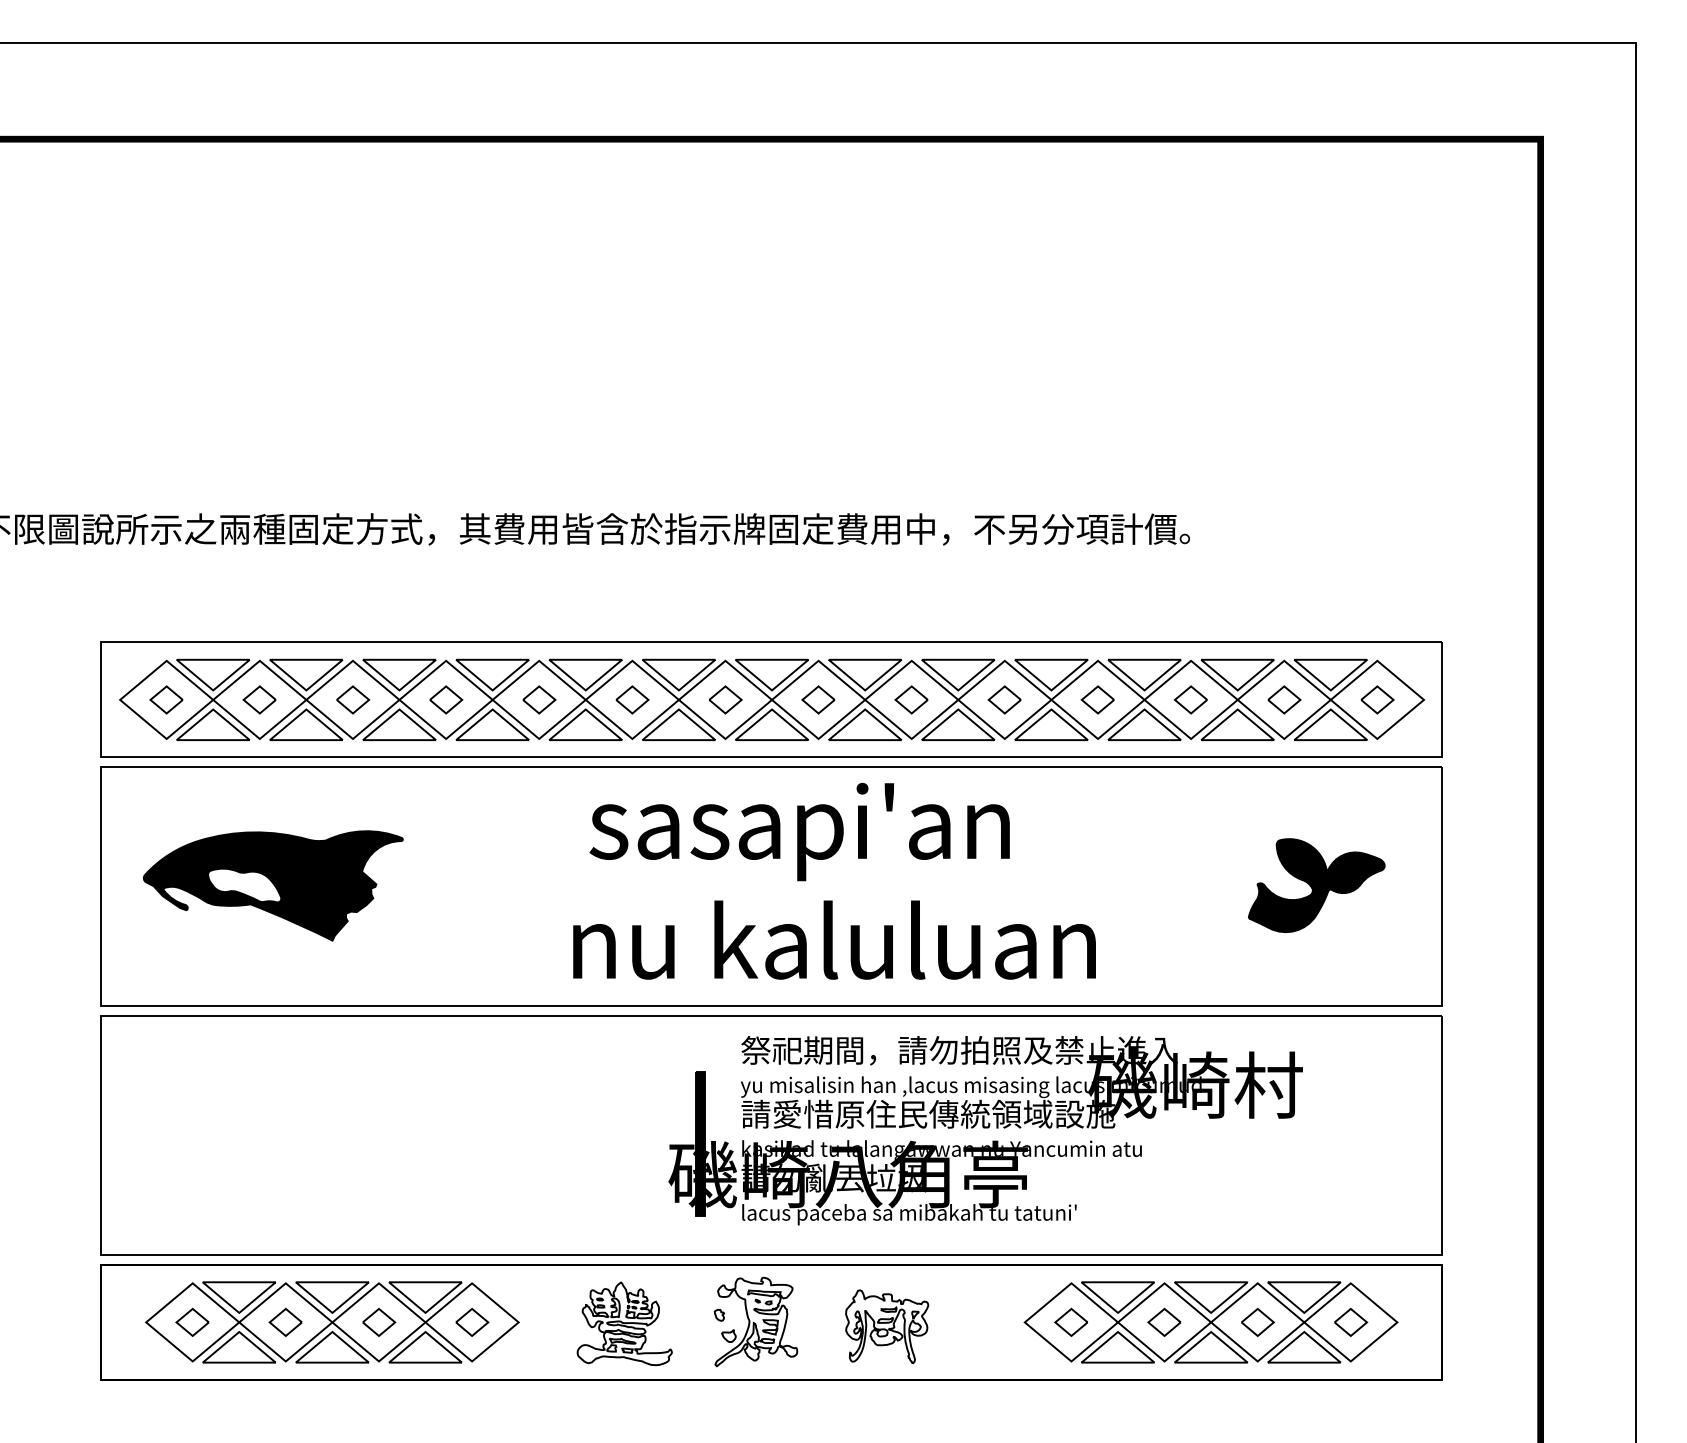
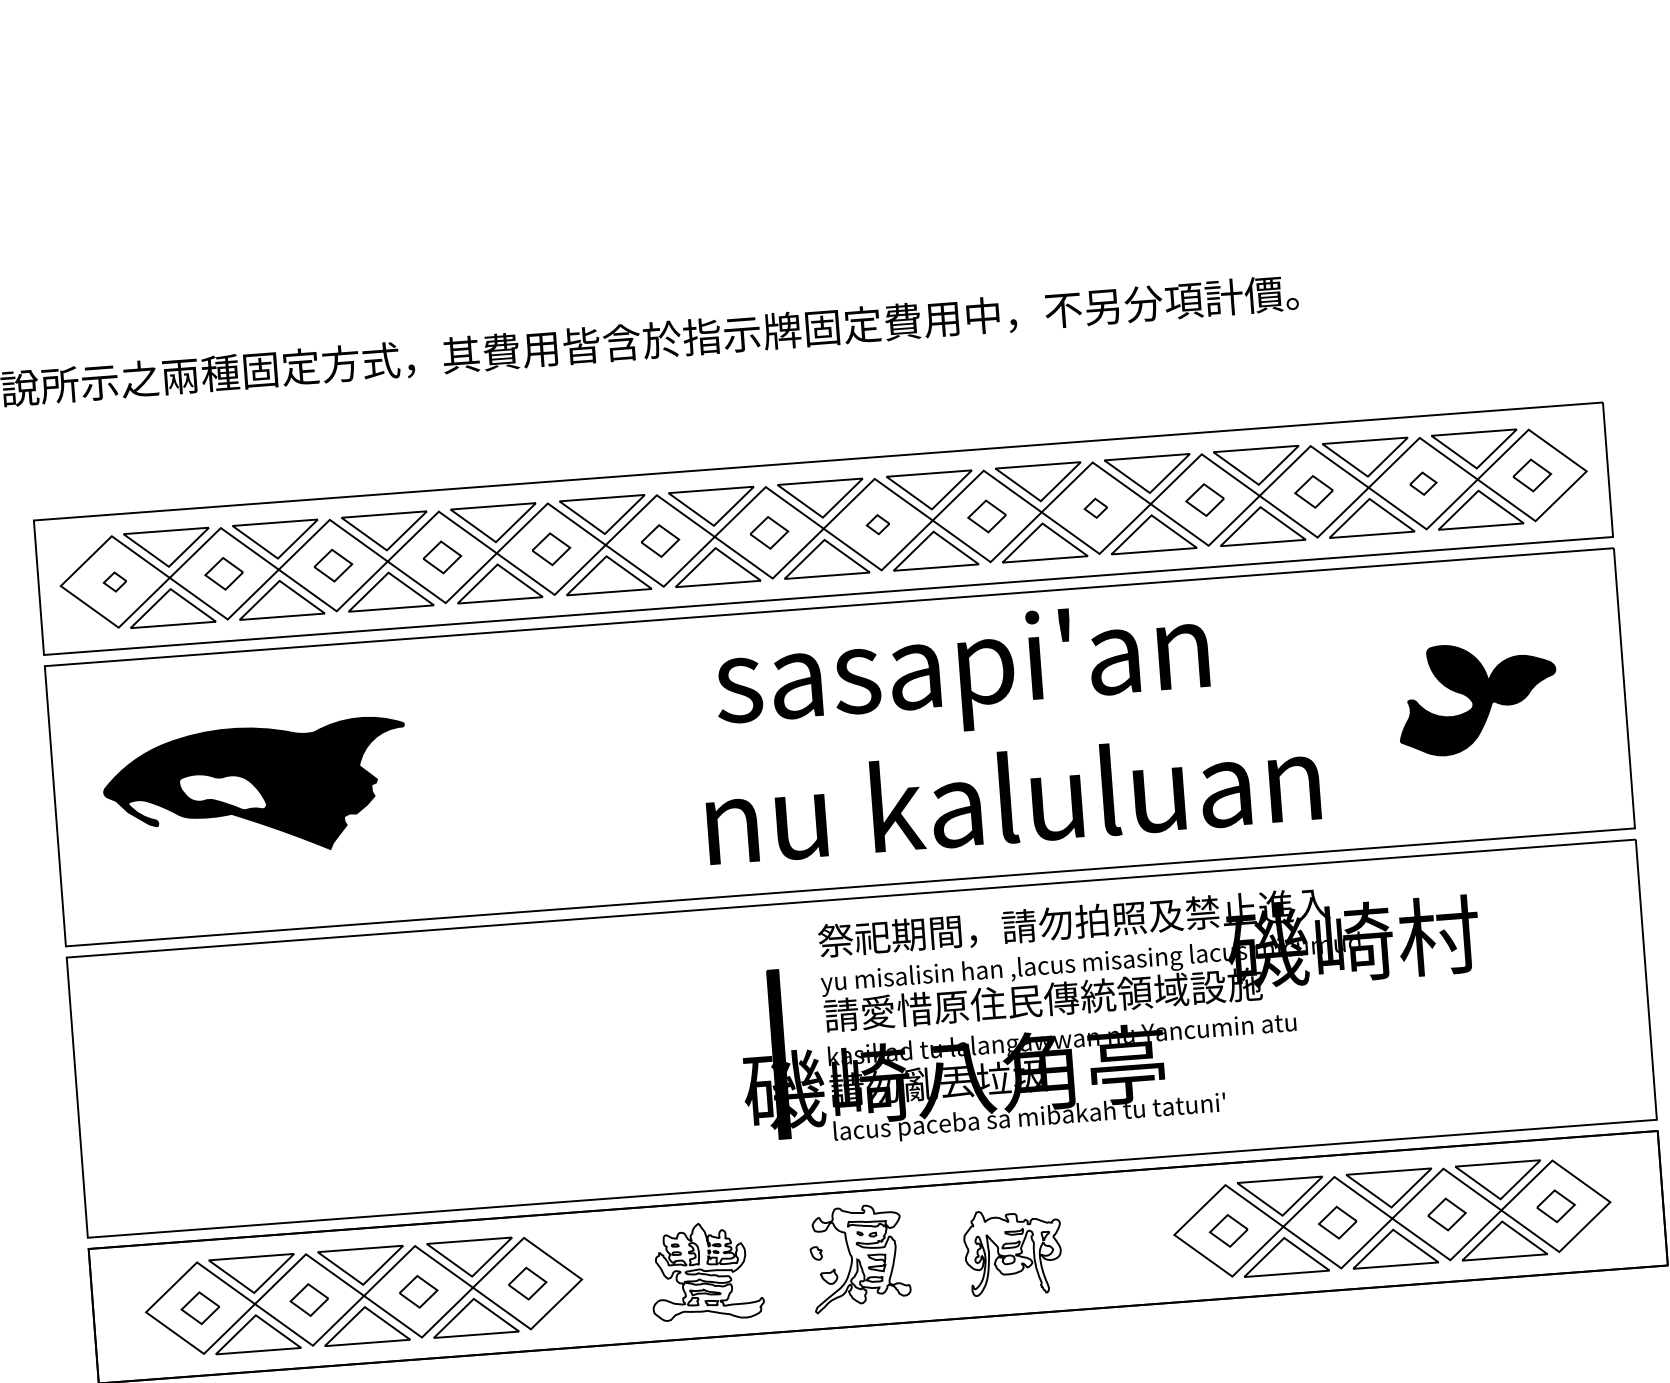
part: (166, 699) -> (115, 581), size x0.6
part: (818, 699) -> (878, 524), size x0.6
part: (1004, 699) -> (1095, 507), size x0.6
part: (1284, 699) -> (1423, 483), size x0.7
text: (834, 880) -> (1007, 727), moved

